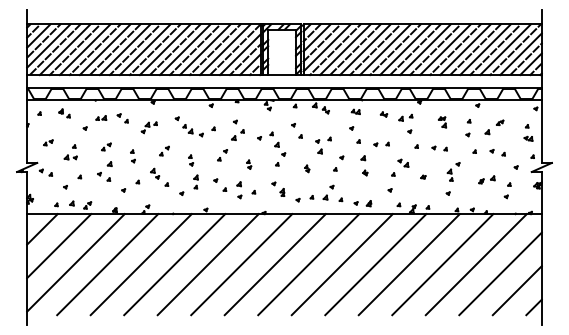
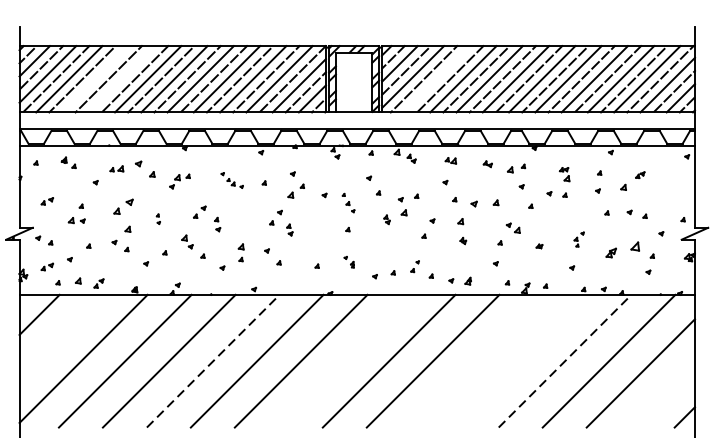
line: (84, 49) -> (94, 78), removed
line: (104, 49) -> (121, 78), removed
line: (345, 49) -> (437, 78), removed
part: (122, 118) -> (144, 169), size x1.4
part: (188, 126) -> (231, 179), size x0.6
part: (528, 132) -> (677, 187), removed
part: (277, 143) -> (348, 202), size x0.6
part: (381, 144) -> (484, 203), size x1.4
part: (106, 146) -> (123, 206), size x1.6
part: (439, 148) -> (556, 194), moved
part: (132, 156) -> (157, 219), size x0.6
part: (191, 160) -> (218, 224), moved
part: (249, 164) -> (290, 229), moved
part: (307, 168) -> (387, 219), moved
part: (453, 171) -> (579, 239), size x0.6
part: (486, 179) -> (622, 249), size x1.6
part: (278, 188) -> (349, 261), size x0.6
part: (239, 190) -> (298, 263), removed
part: (48, 192) -> (47, 266), added
part: (328, 192) -> (415, 266), size x0.6
line: (59, 246) -> (62, 337), removed
line: (175, 264) -> (214, 361), solid -> dashed
line: (274, 264) -> (344, 361), removed
line: (375, 264) -> (476, 361), removed
line: (408, 264) -> (520, 361), removed
line: (443, 264) -> (565, 361), solid -> dashed
line: (516, 290) -> (661, 395), removed

